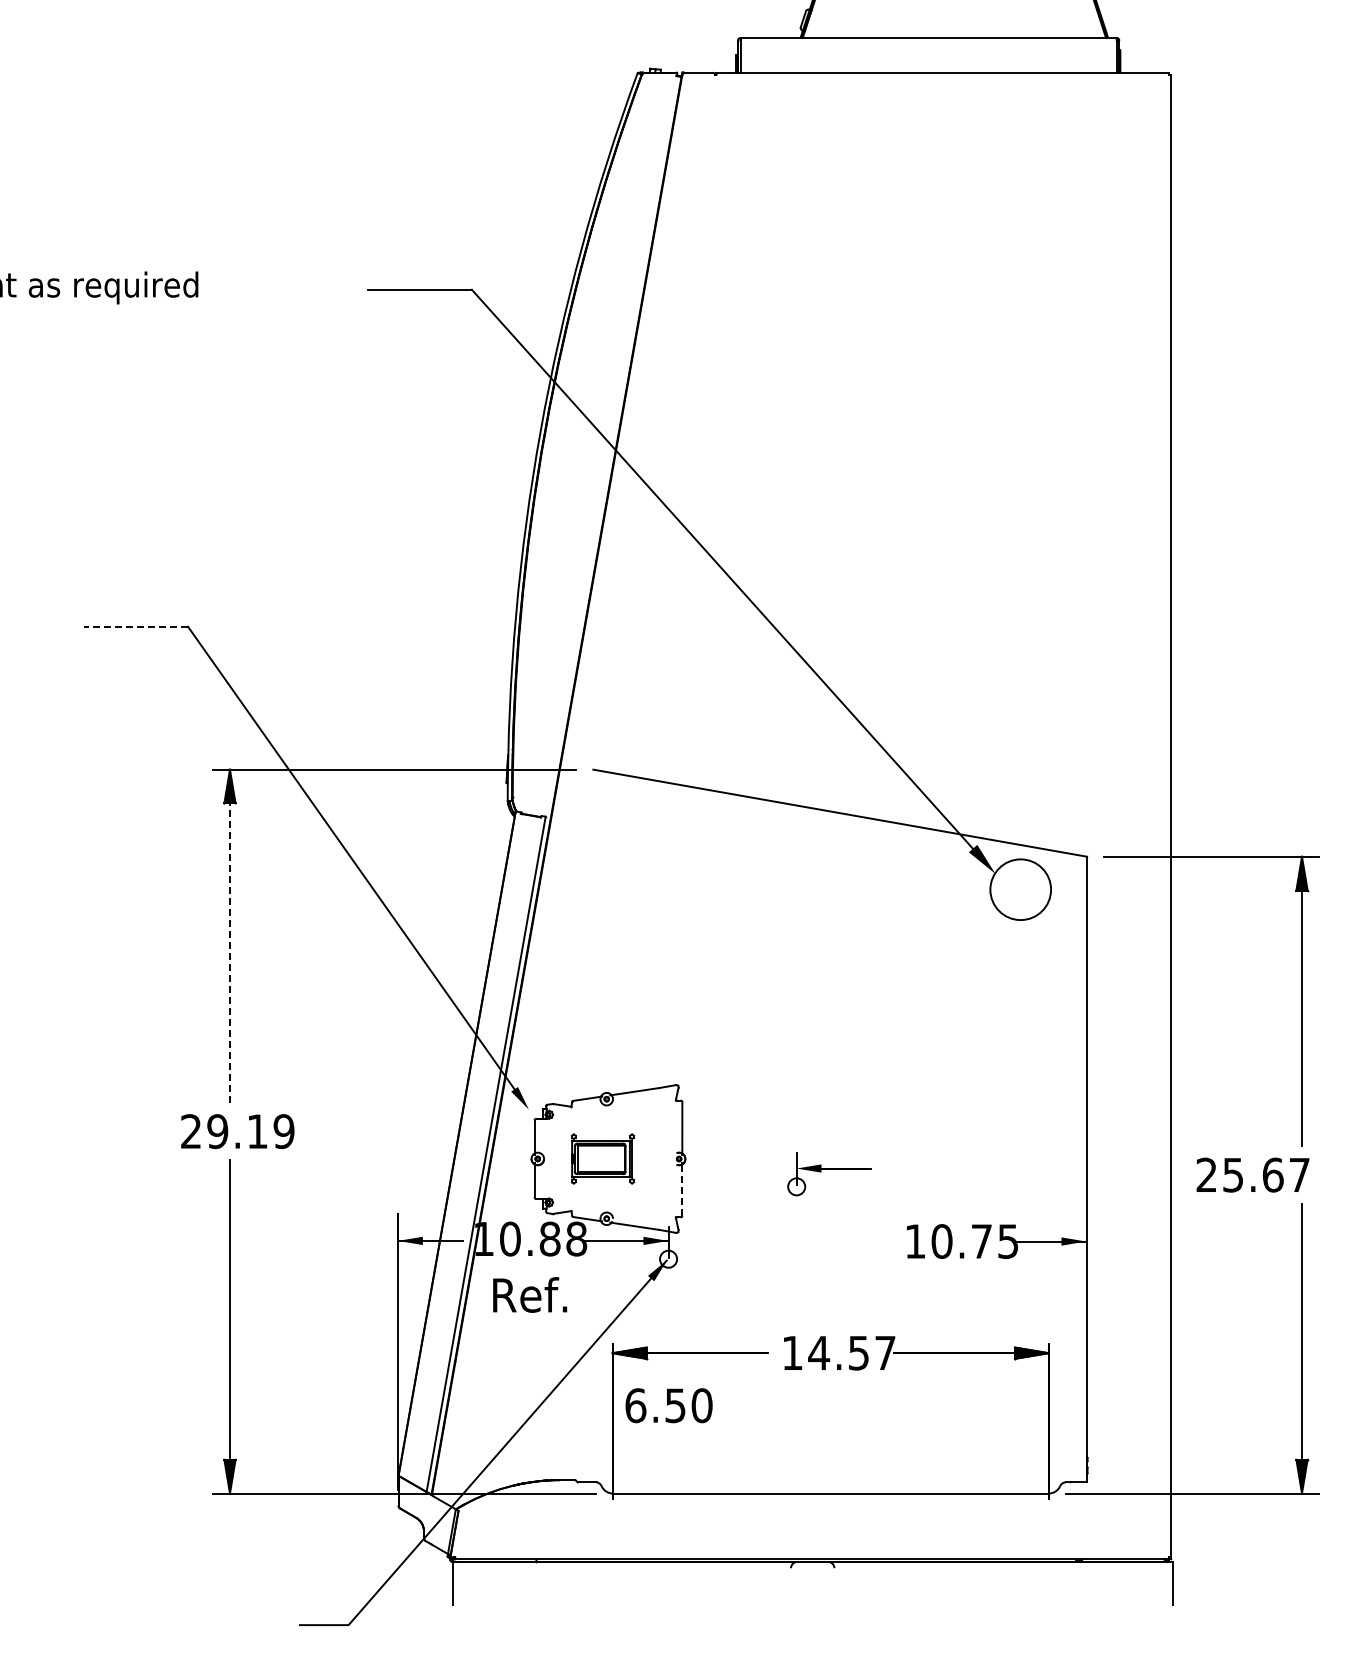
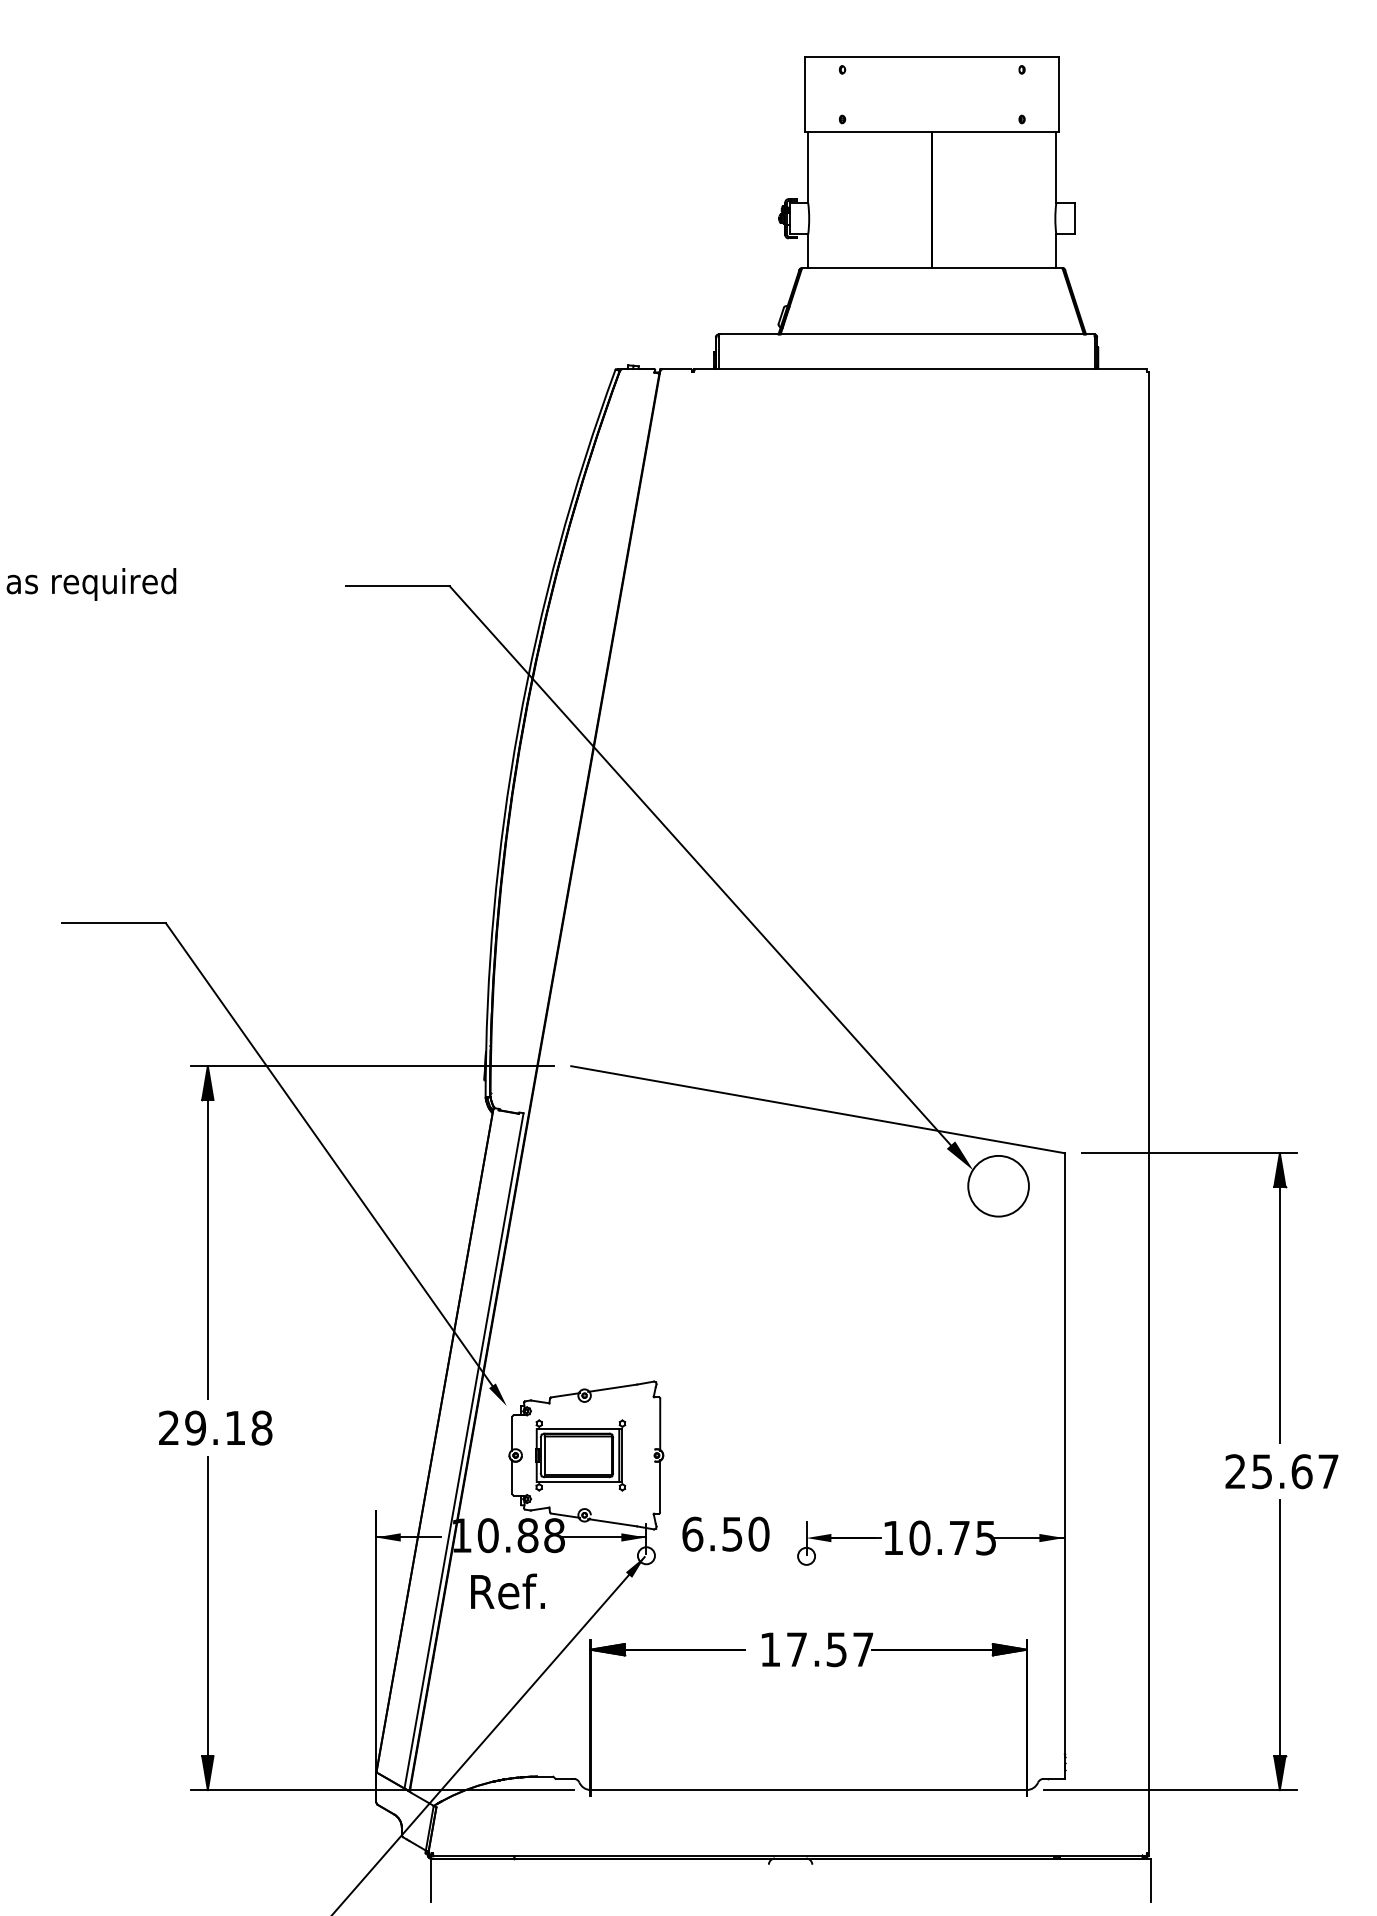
line: (135, 626) -> (113, 923), dashed -> solid
line: (229, 935) -> (207, 1232), dashed -> solid
text: (283, 1130) -> (261, 1427), 29.19 -> 29.18
part: (602, 1158) -> (580, 1455), size x1.43
part: (829, 1173) -> (839, 1543), moved
text: (1252, 1174) -> (1281, 1471), moved
line: (682, 1189) -> (660, 1486), dashed -> solid
text: (818, 1352) -> (796, 1649), 14.57 -> 17.57
text: (668, 1404) -> (725, 1533), moved

